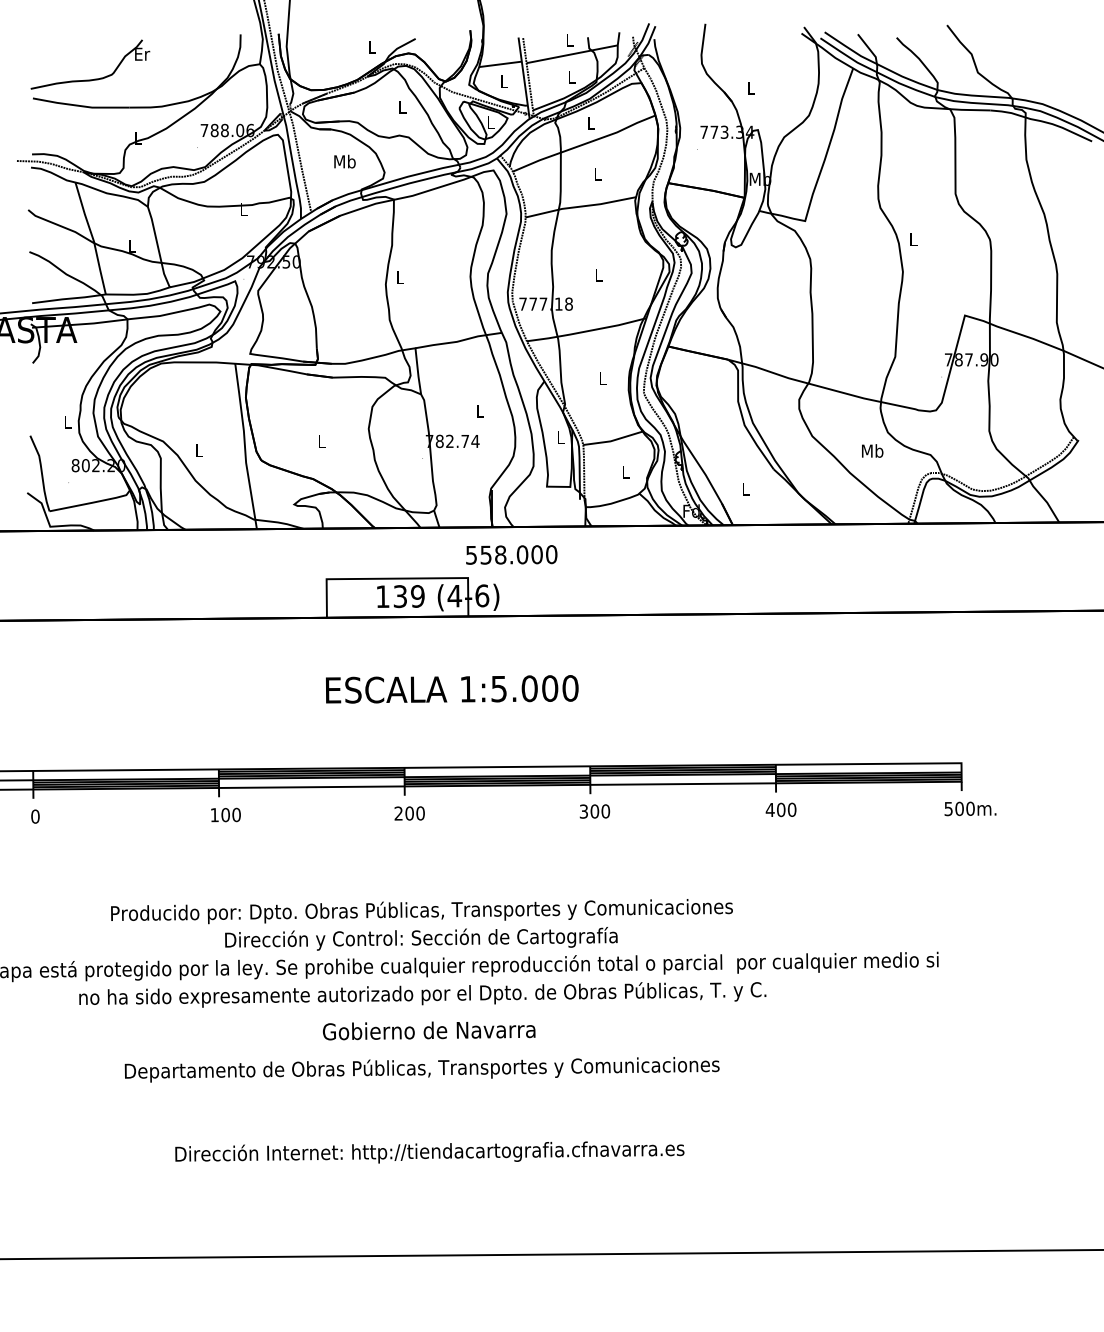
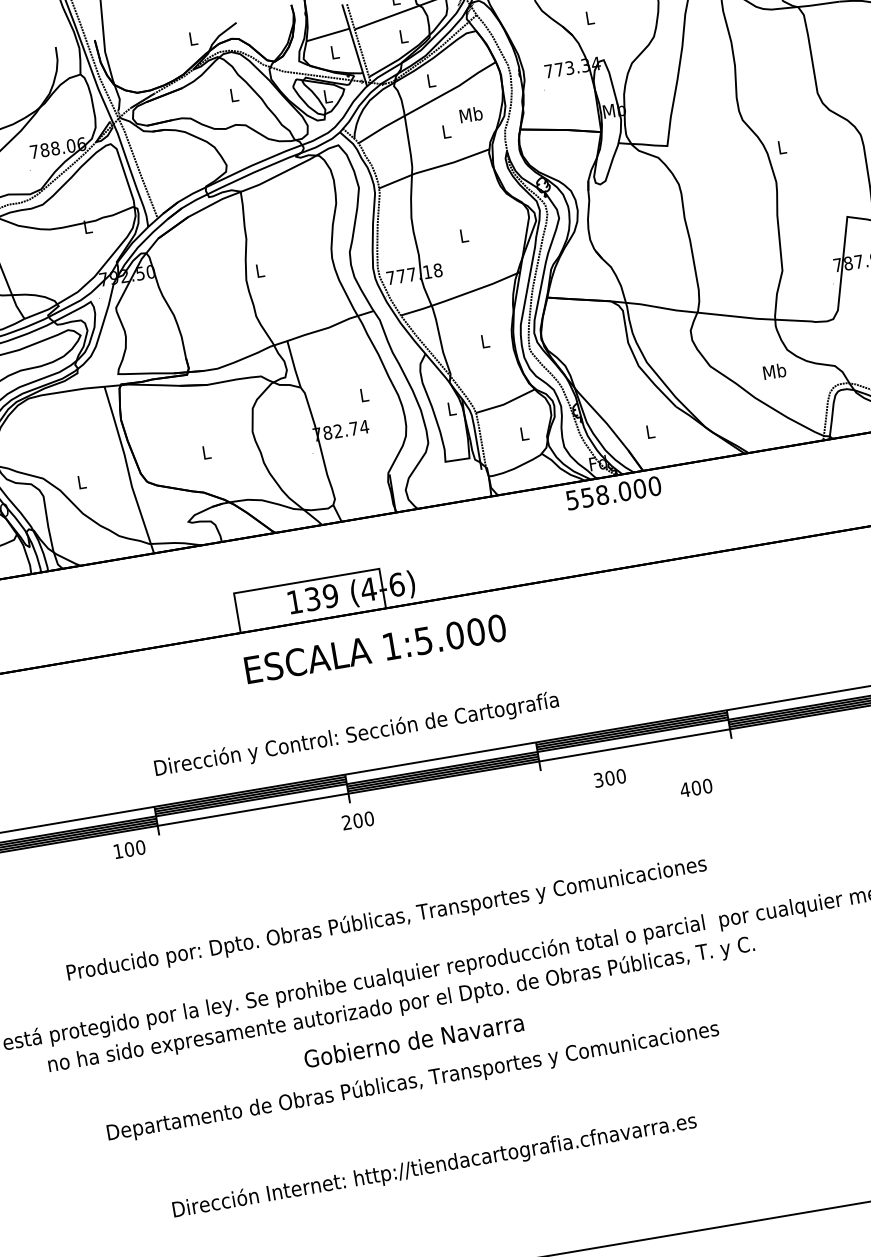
text: (344, 161) -> (470, 114), moved
text: (511, 554) -> (613, 492), moved
text: (452, 689) -> (375, 649), moved
text: (780, 809) -> (695, 787), moved
text: (594, 811) -> (609, 778), moved
text: (225, 814) -> (129, 848), moved
text: (421, 938) -> (356, 734), moved

